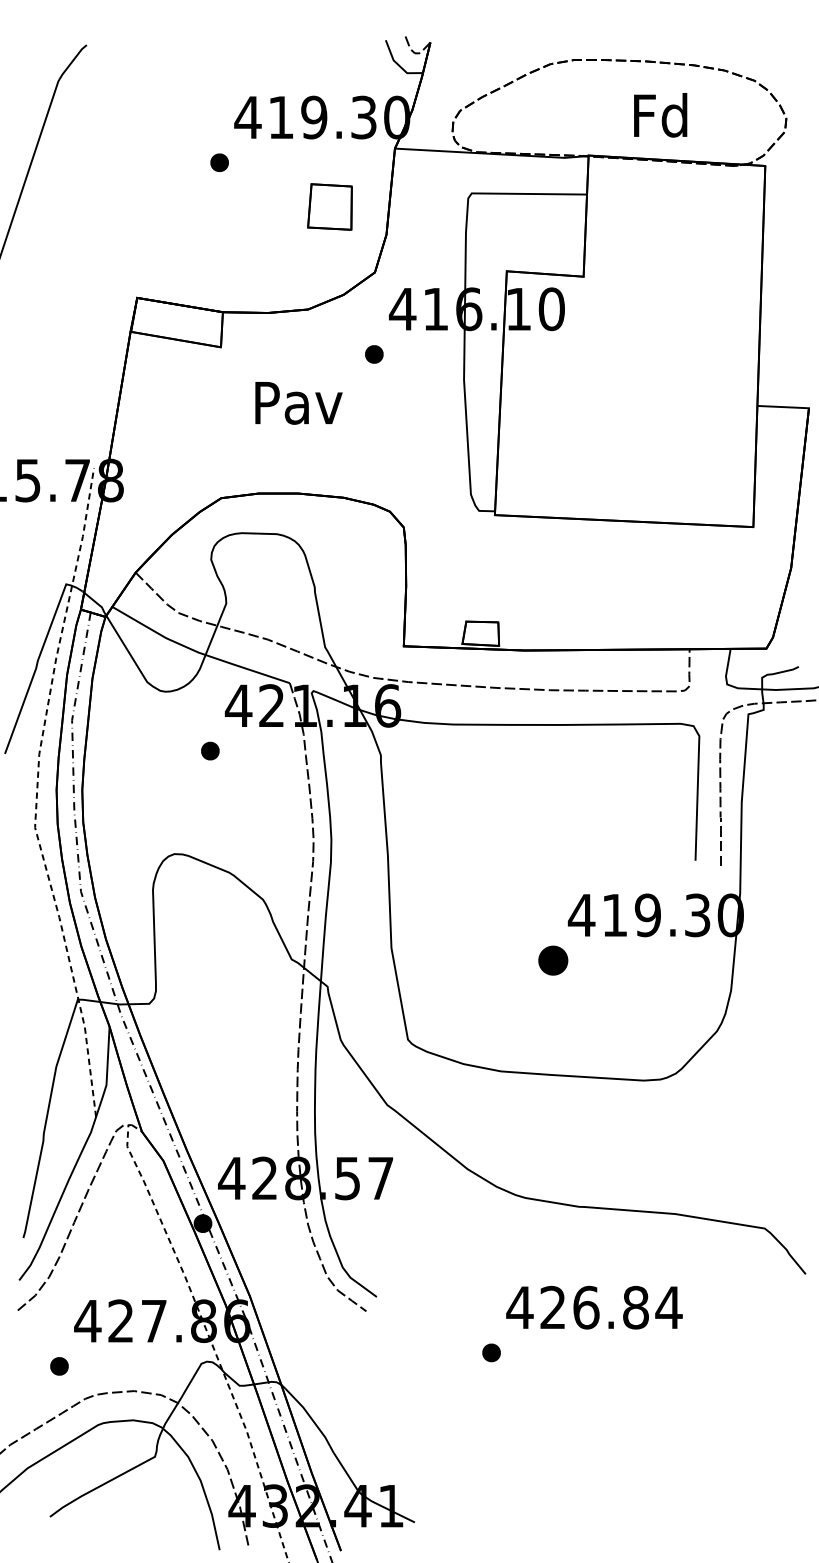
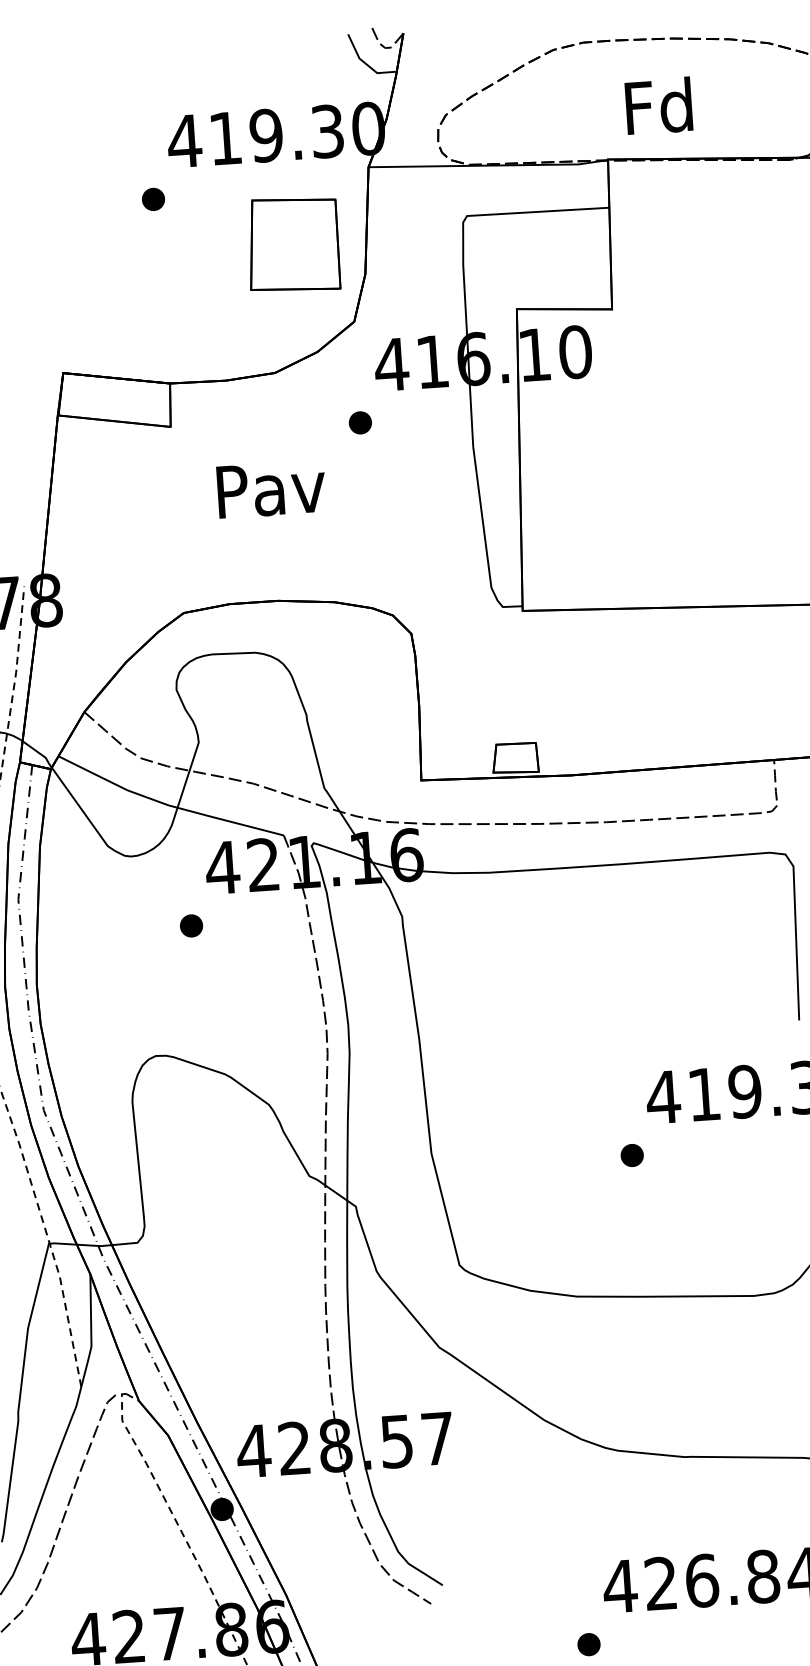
text: (660, 115) -> (658, 106), moved
part: (329, 206) -> (292, 244), size x1.67
part: (553, 960) -> (632, 1155), size x0.62

